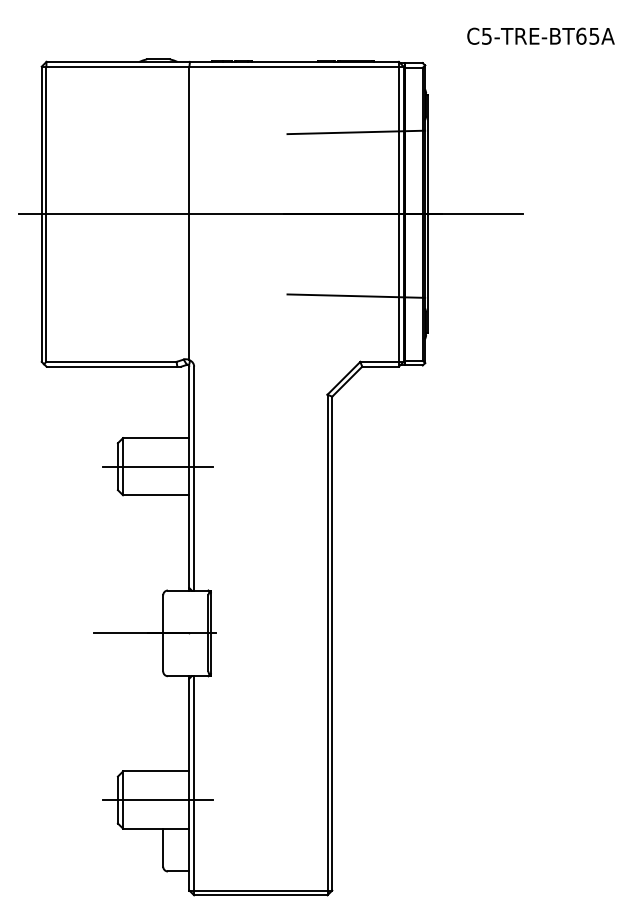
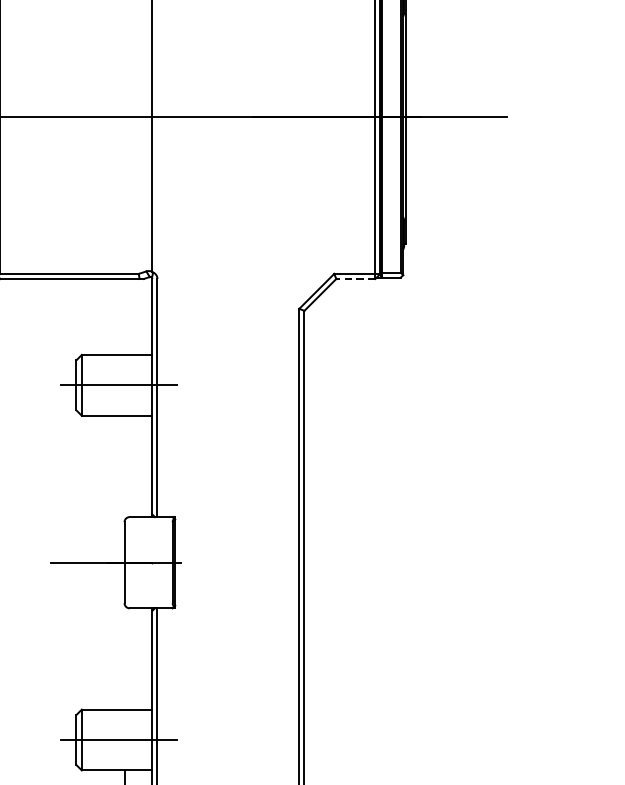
line: (356, 132) -> (330, 29), removed
line: (356, 295) -> (330, 203), removed
line: (380, 366) -> (355, 278), solid -> dashed

